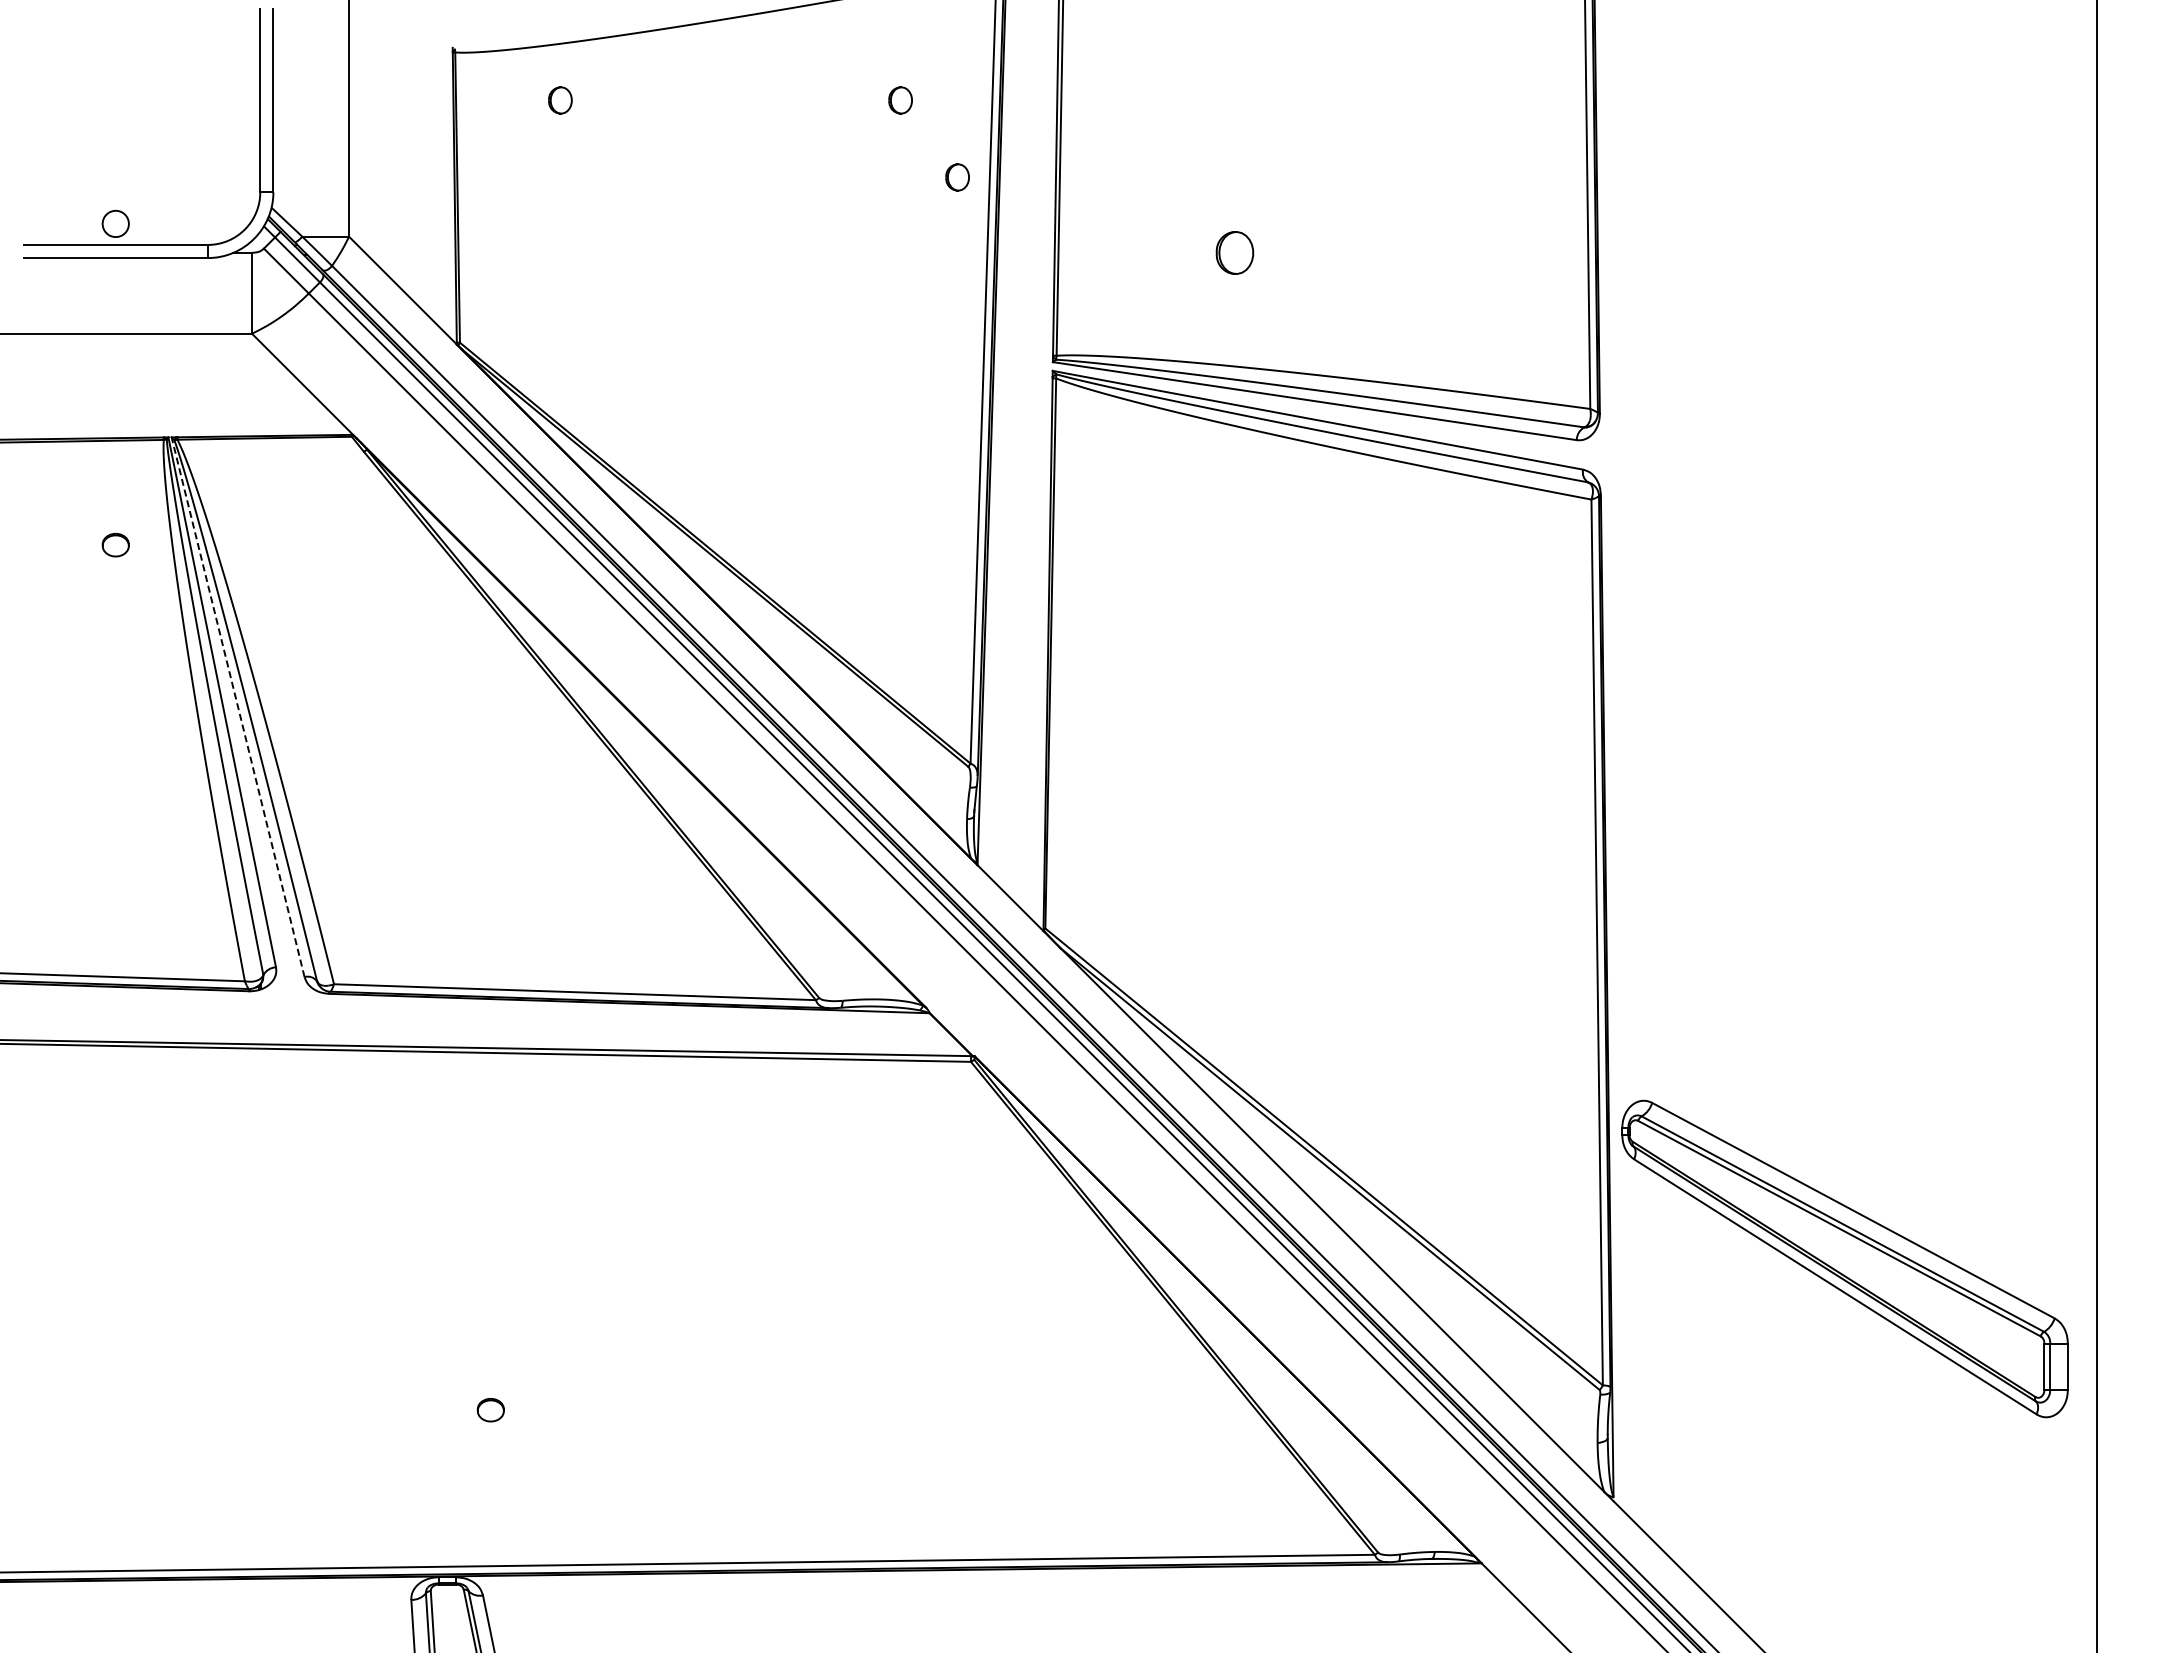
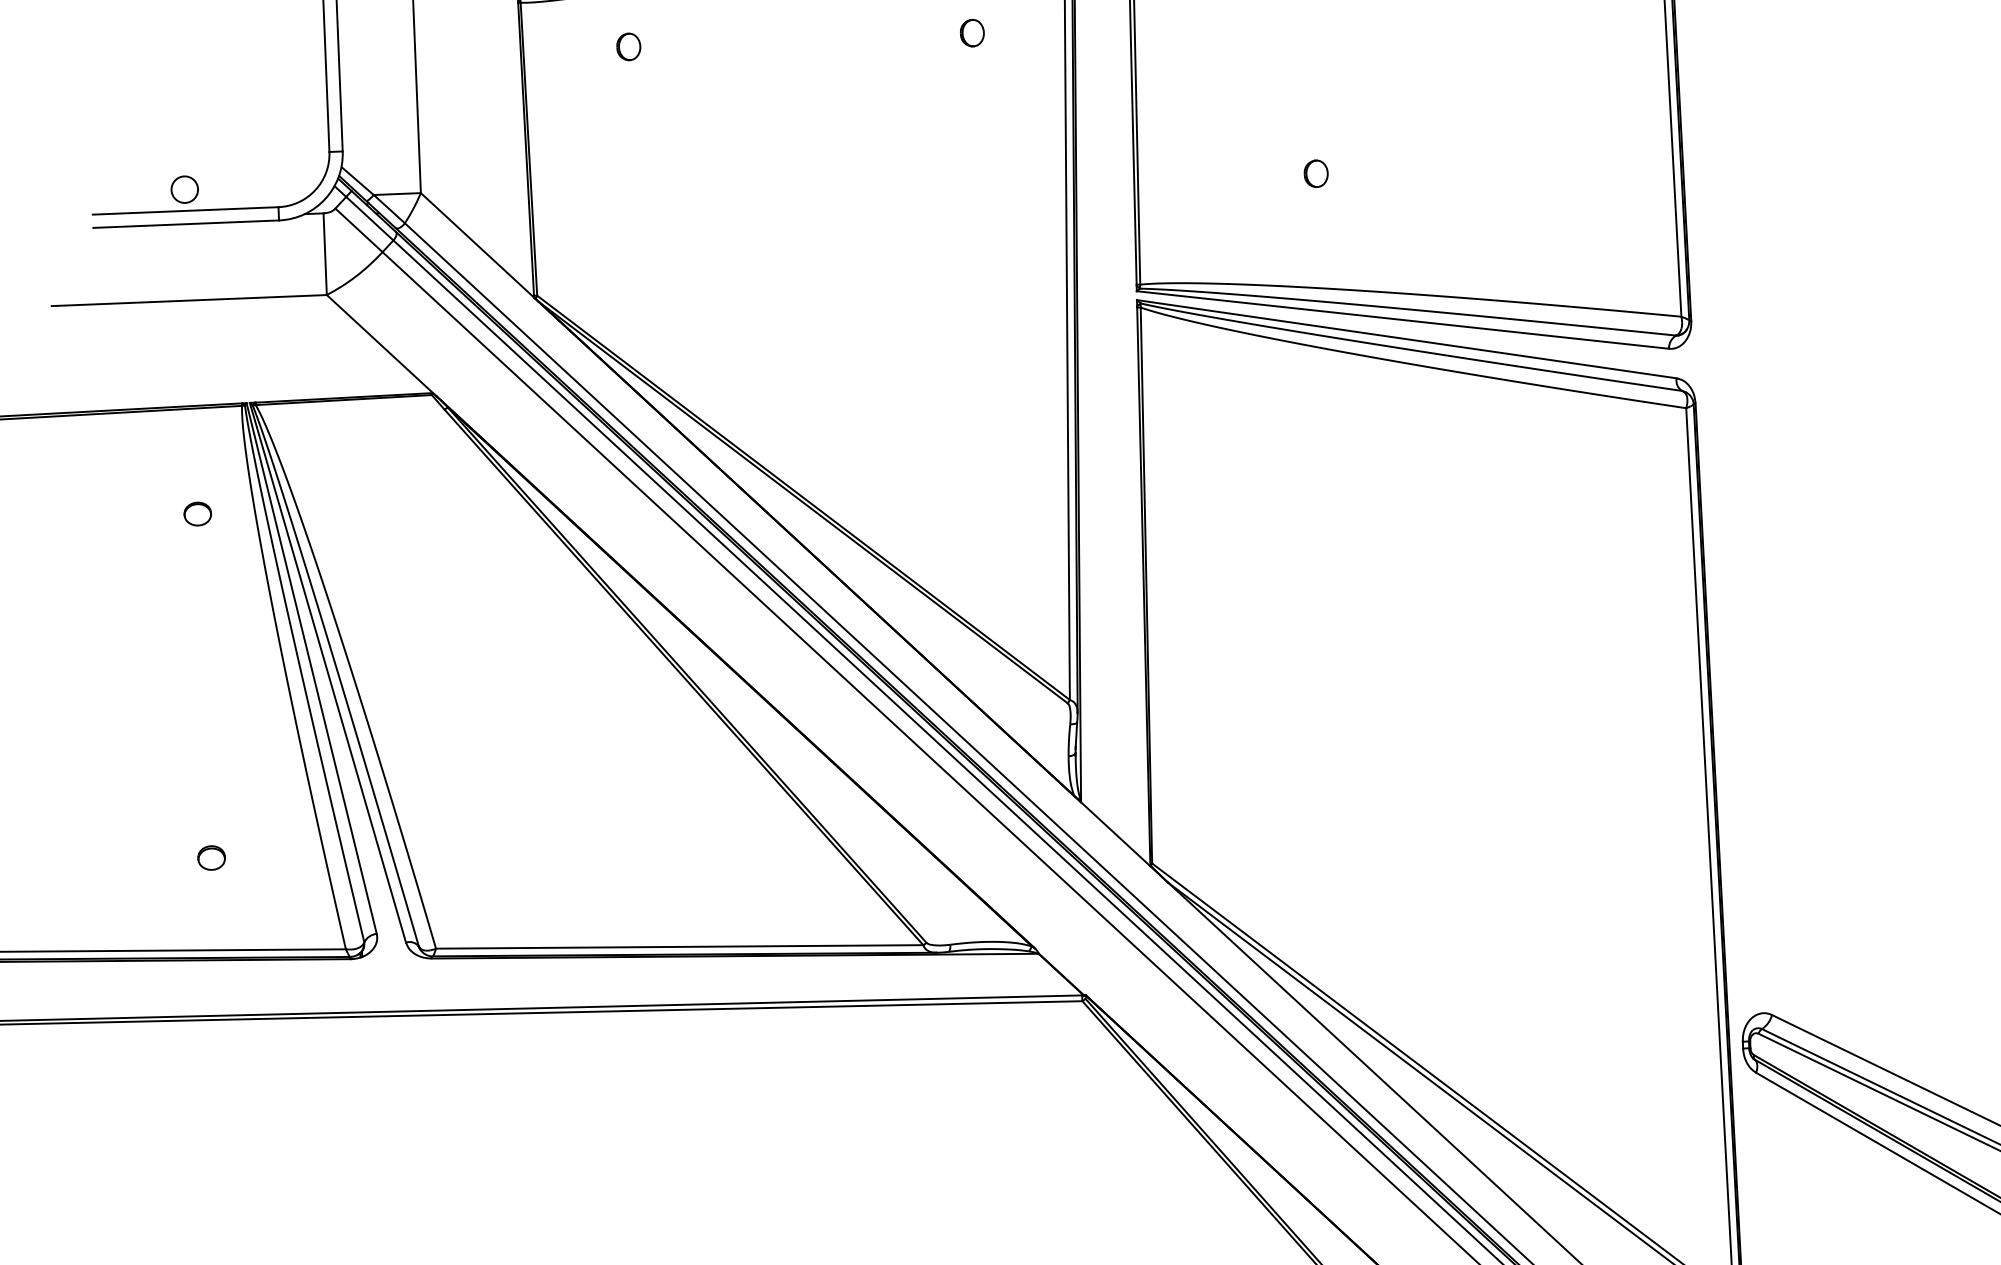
part: (957, 177) -> (1032, 108), removed
part: (1234, 253) -> (1315, 174), size x0.62
line: (238, 707) -> (328, 673), dashed -> solid
part: (115, 885) -> (211, 857), added

